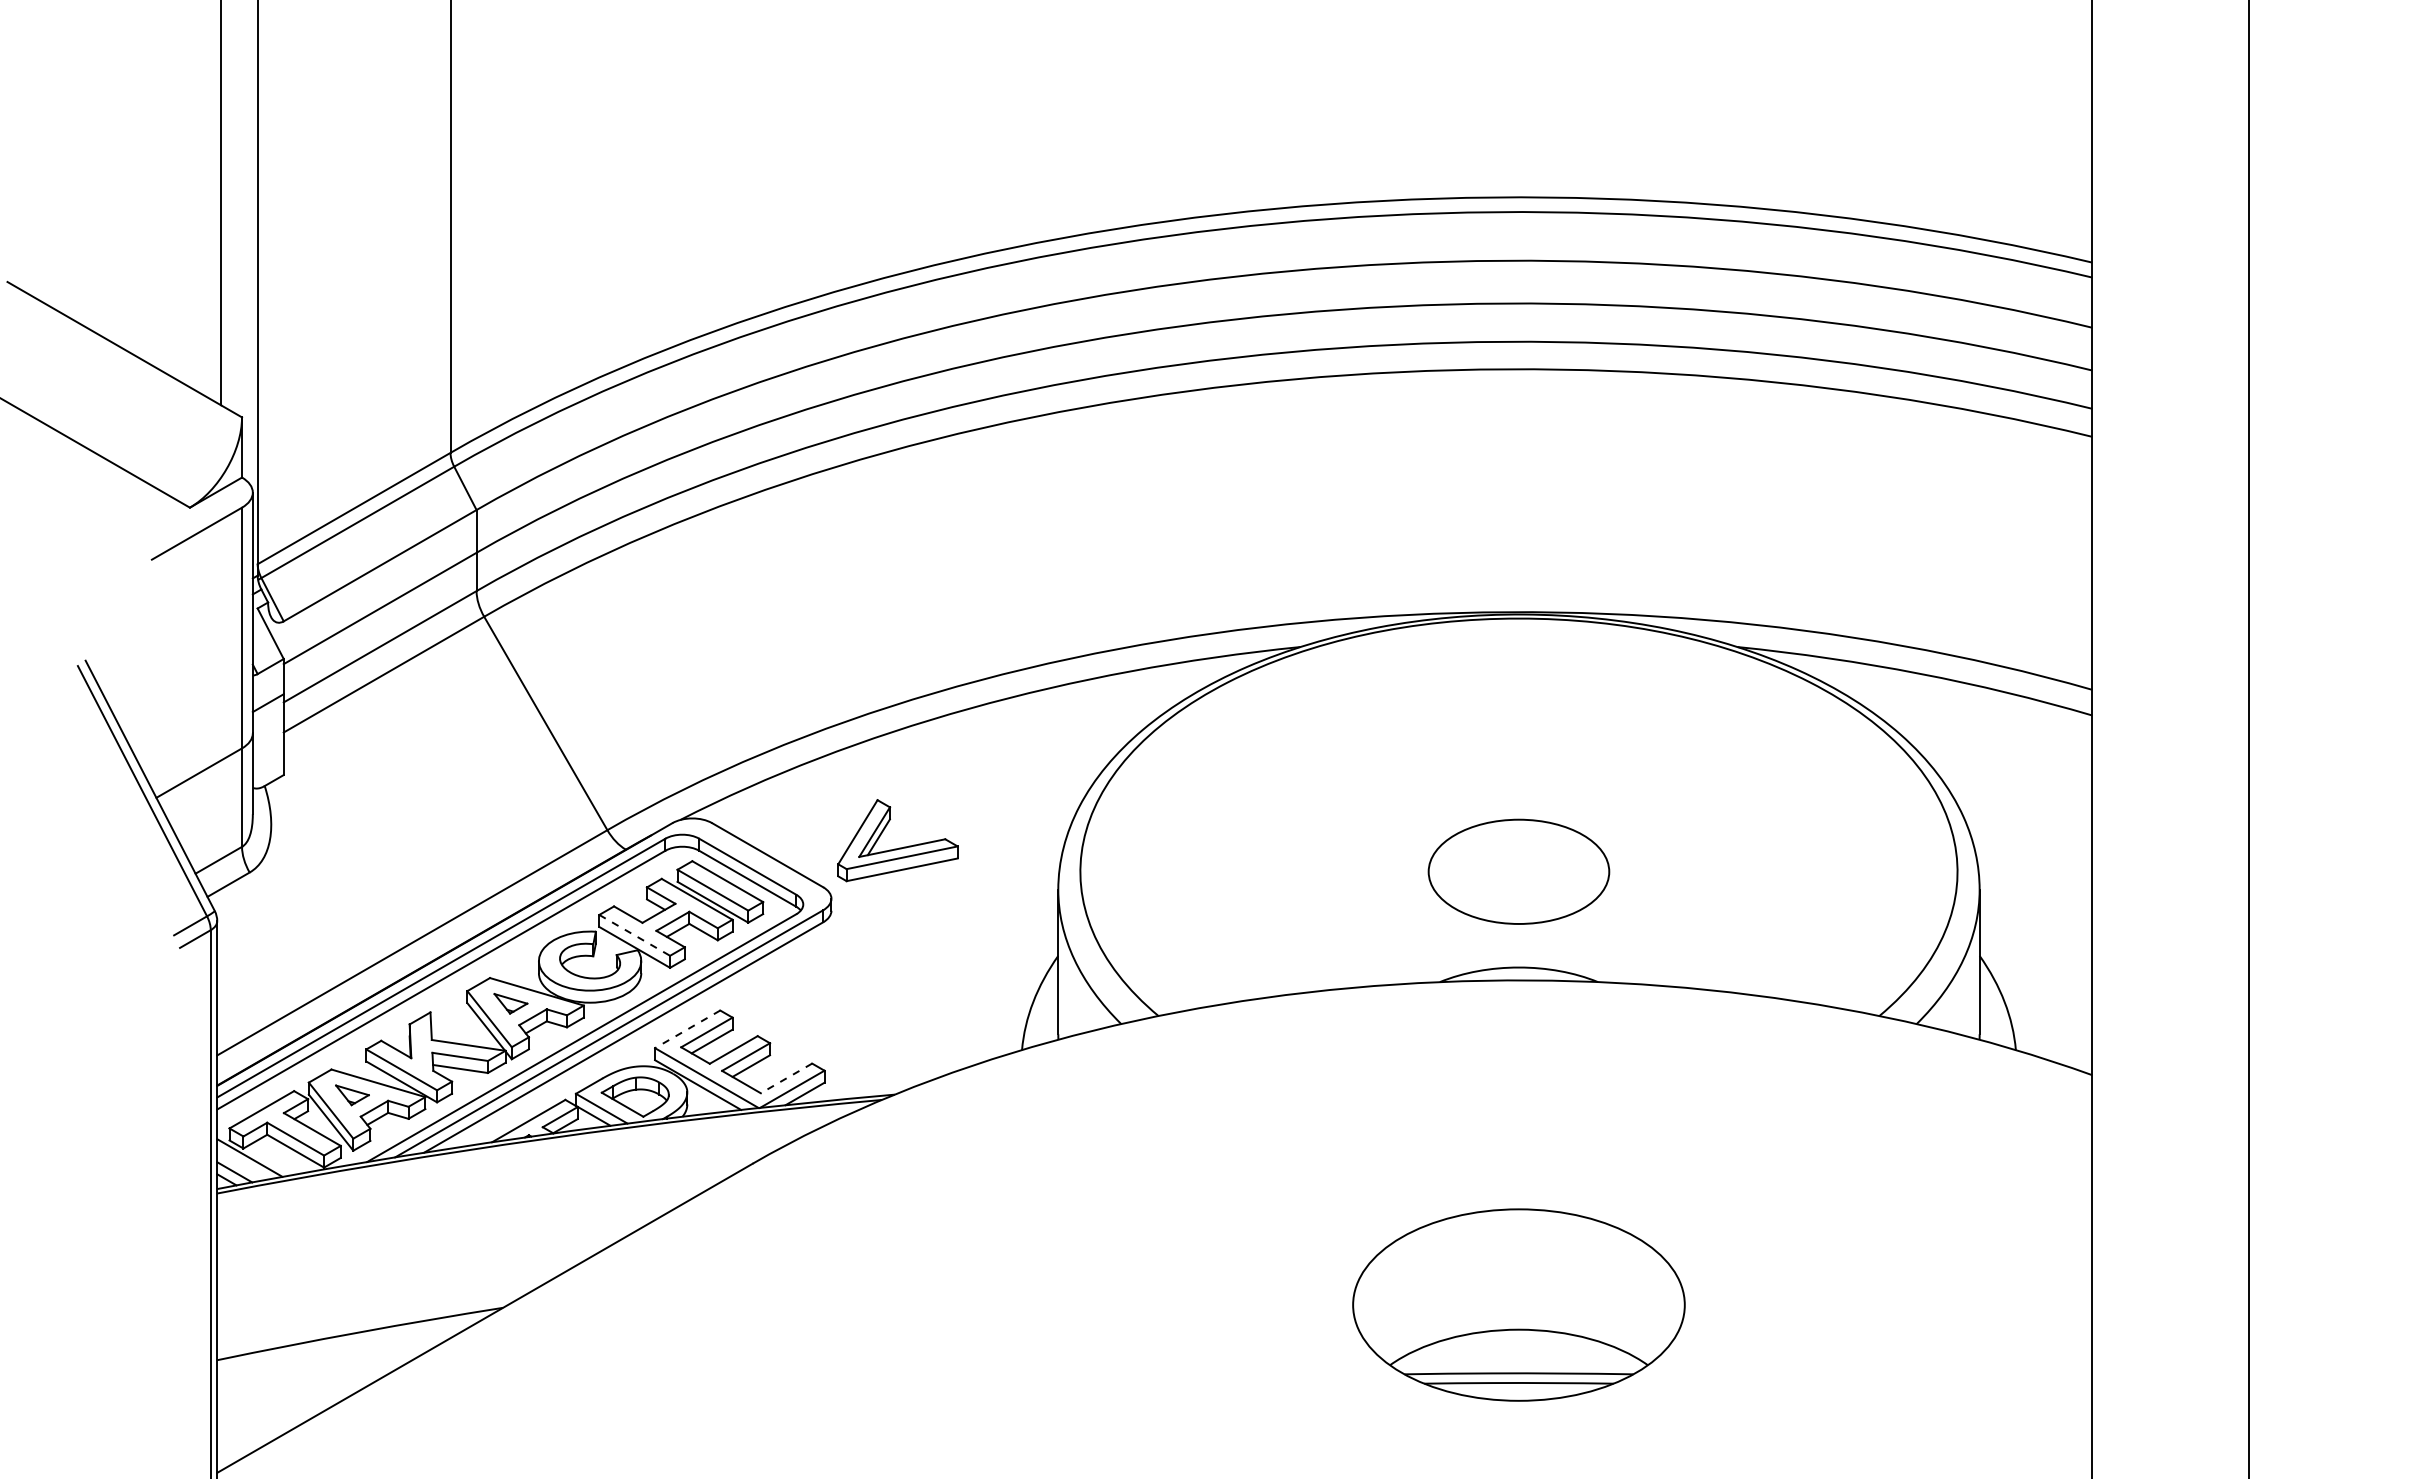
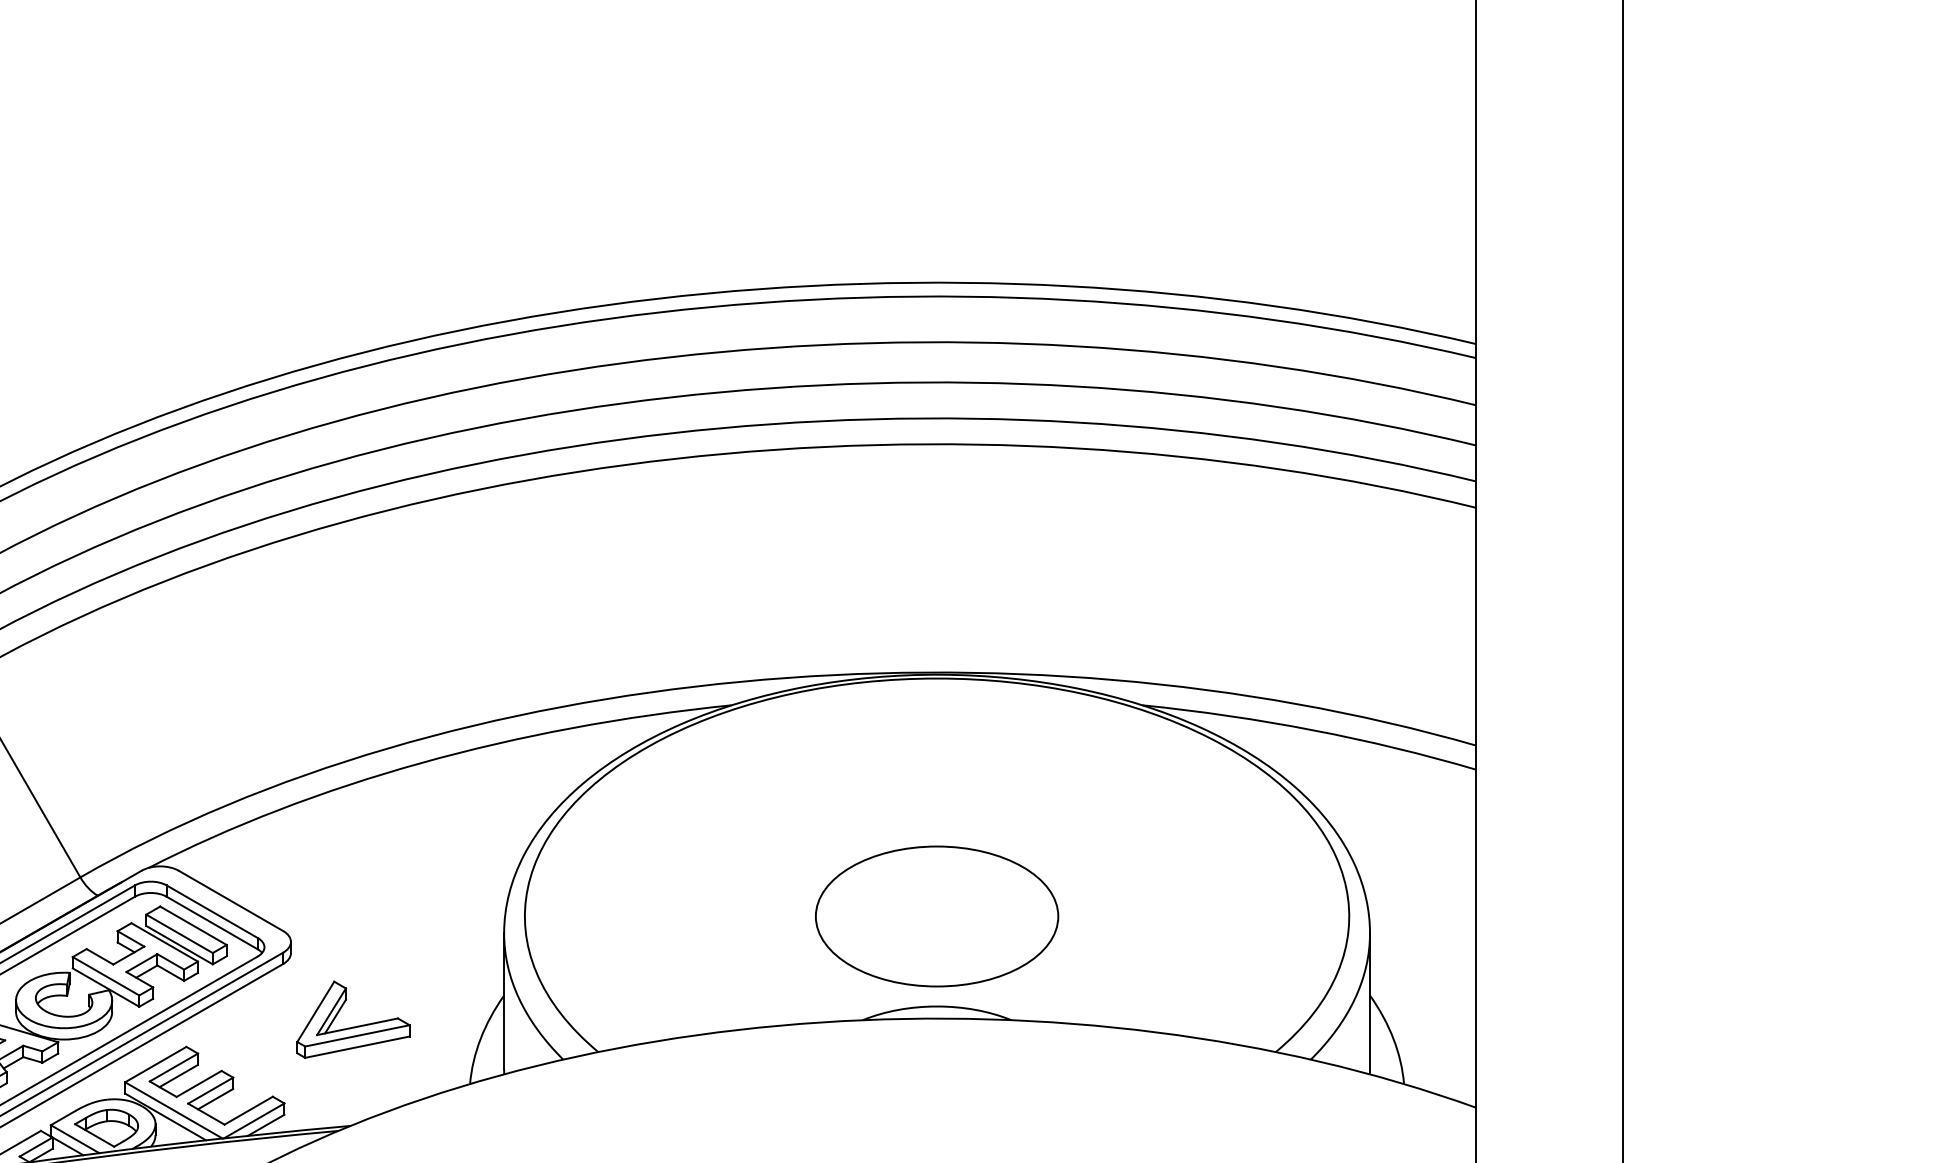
part: (899, 847) -> (354, 1026), moved
part: (1518, 871) -> (936, 916), size x1.43
line: (634, 935) -> (105, 976), dashed -> solid
line: (687, 1029) -> (155, 1064), dashed -> solid
line: (786, 1078) -> (248, 1110), dashed -> solid

